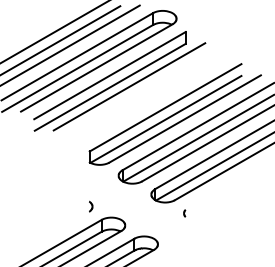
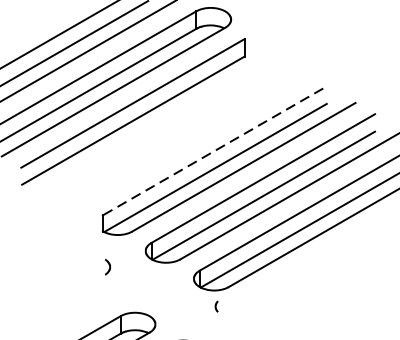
line: (129, 86) -> (161, 119), removed
line: (166, 107) -> (216, 150), solid -> dashed
curve: (91, 206) -> (108, 266), moved
curve: (184, 213) -> (216, 306), moved

